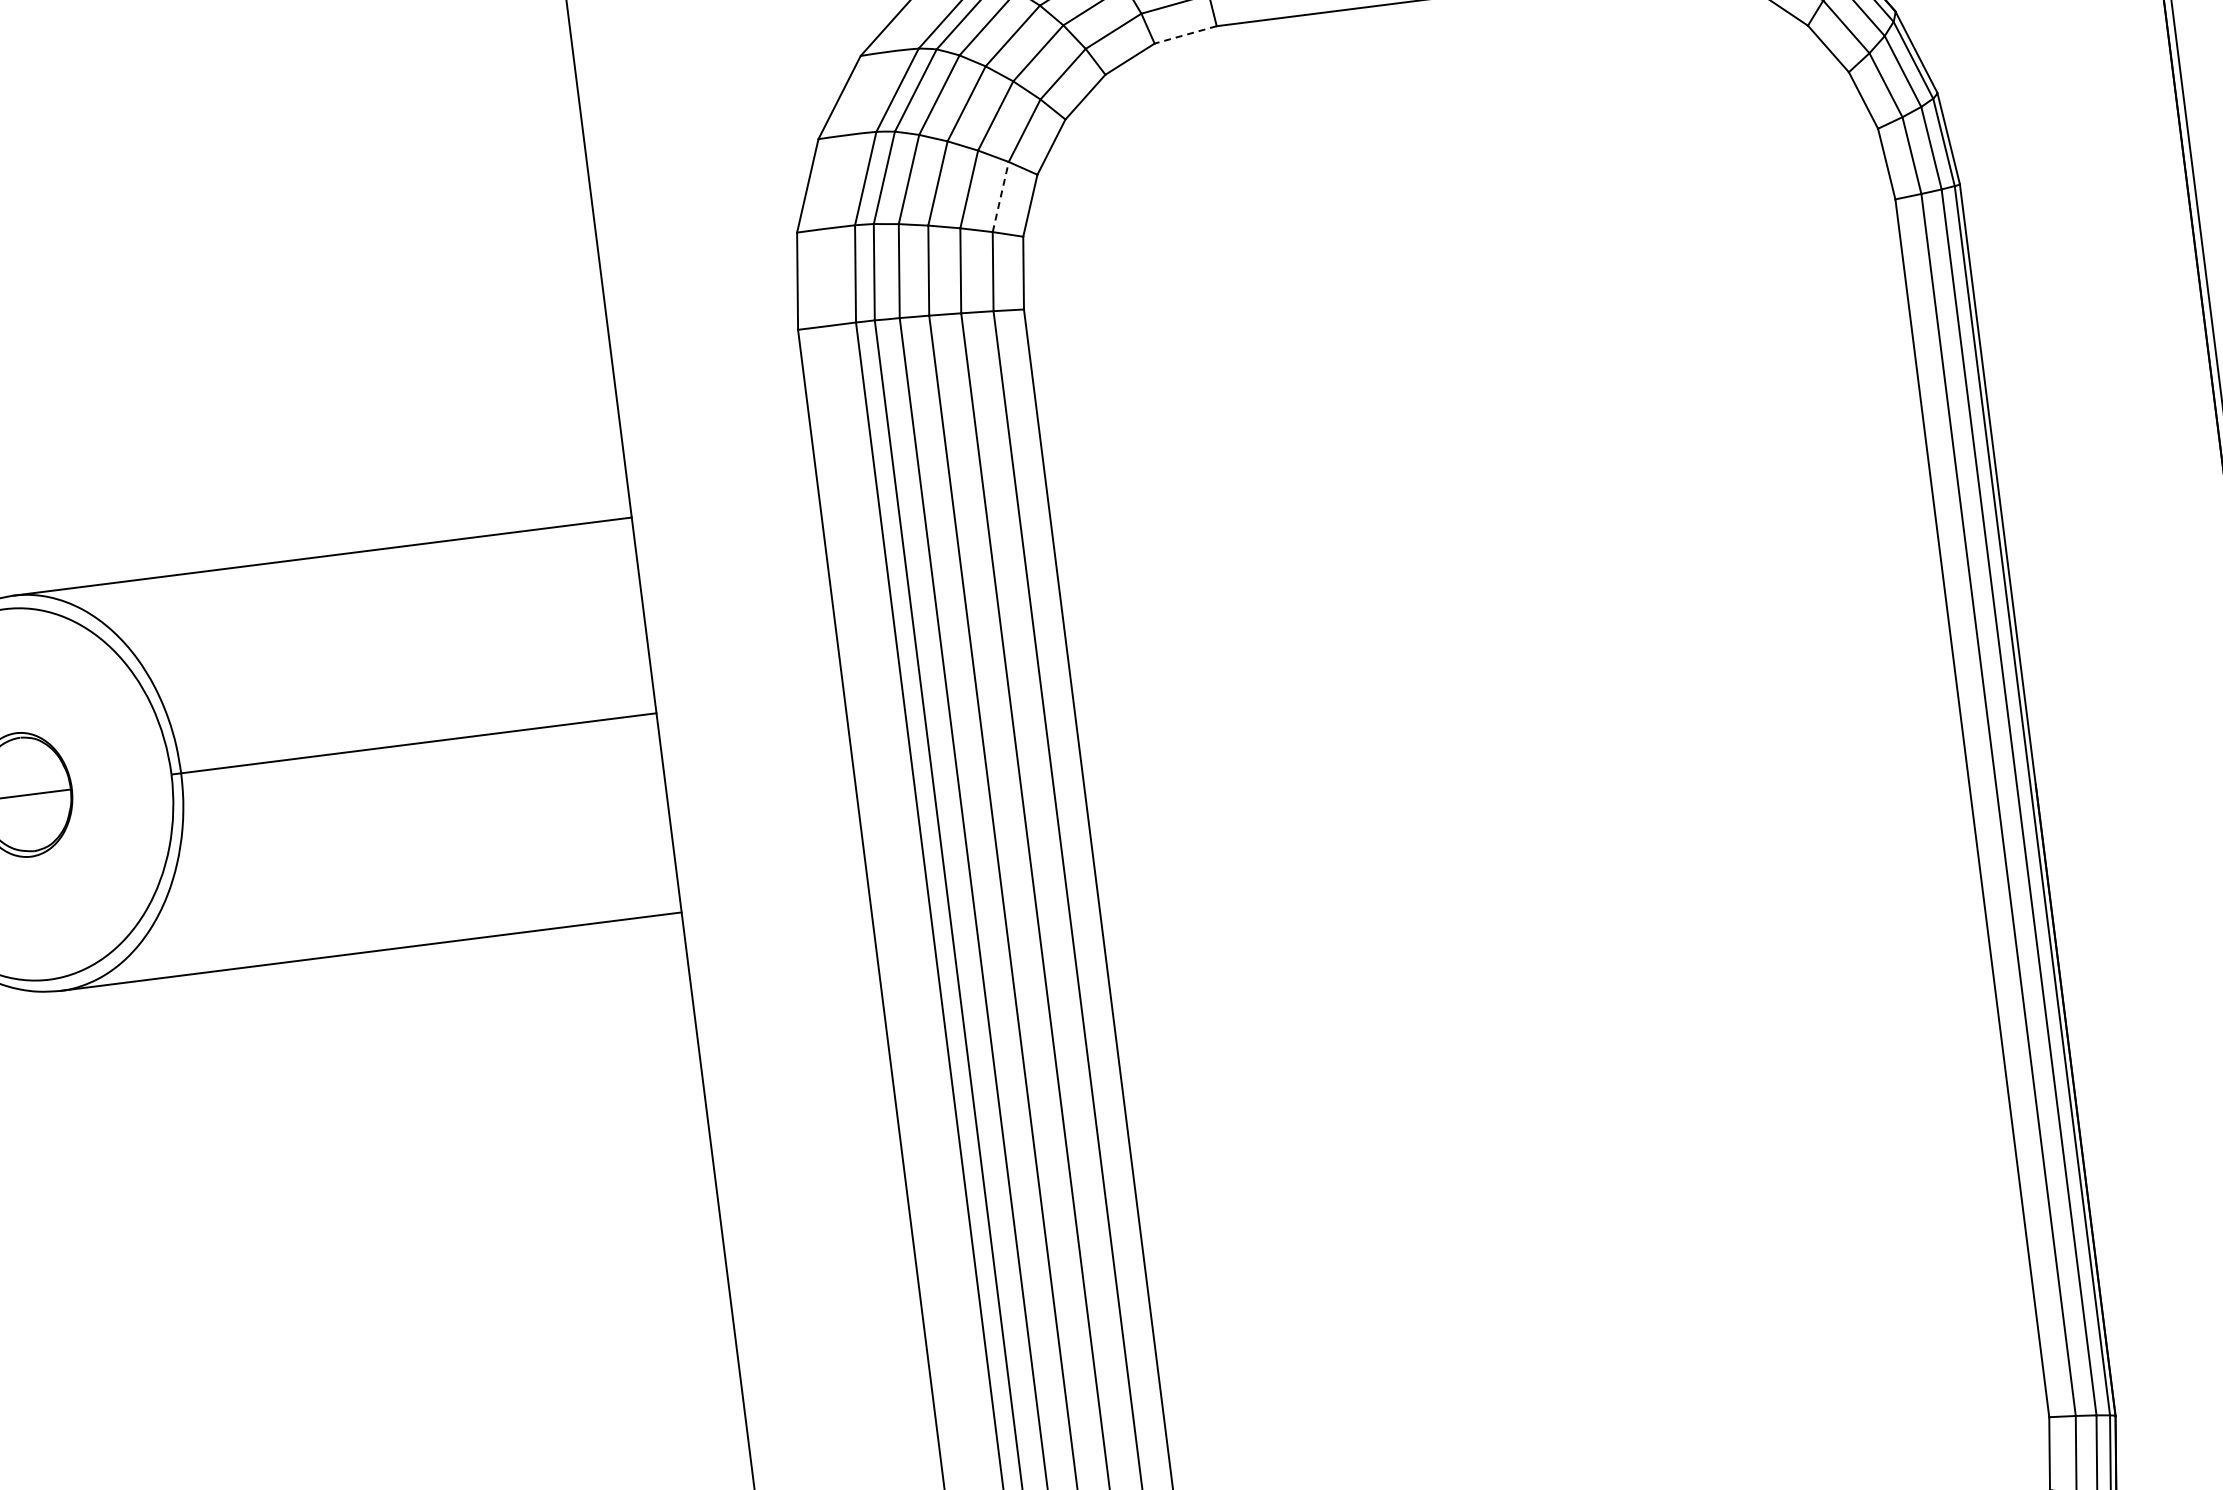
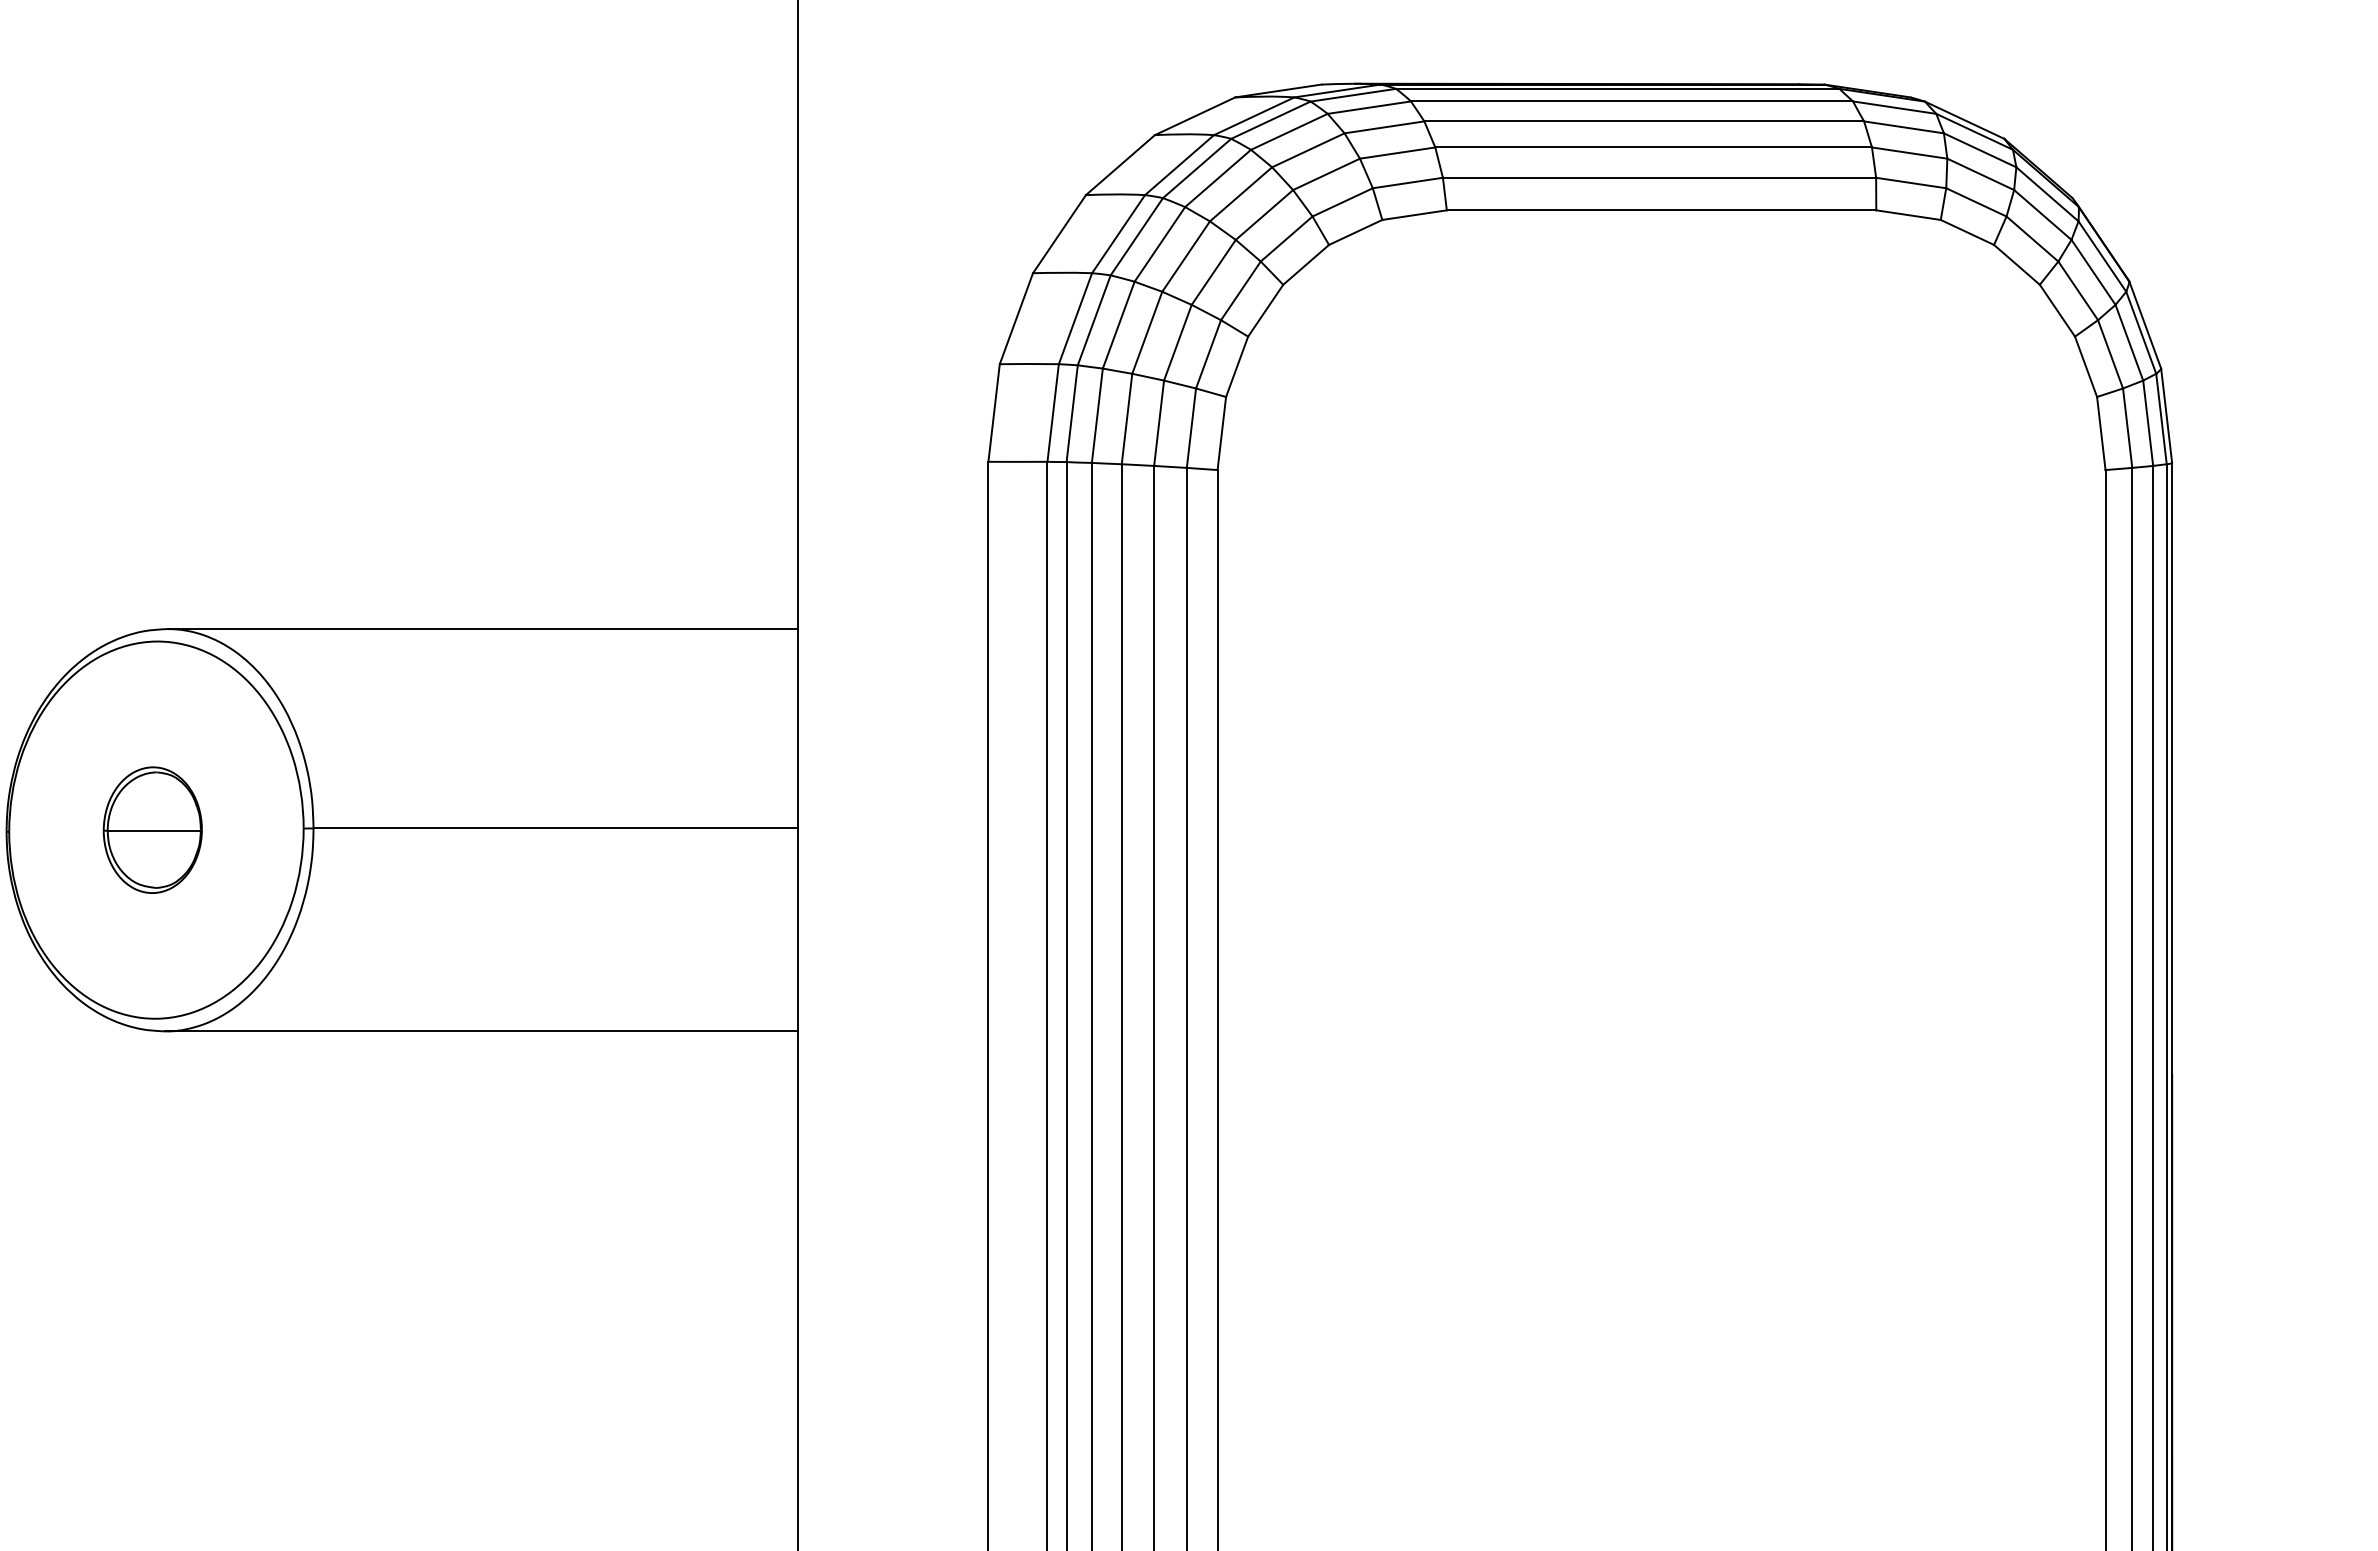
line: (1185, 35) -> (1414, 215), dashed -> solid
line: (1000, 196) -> (1208, 353), dashed -> solid

